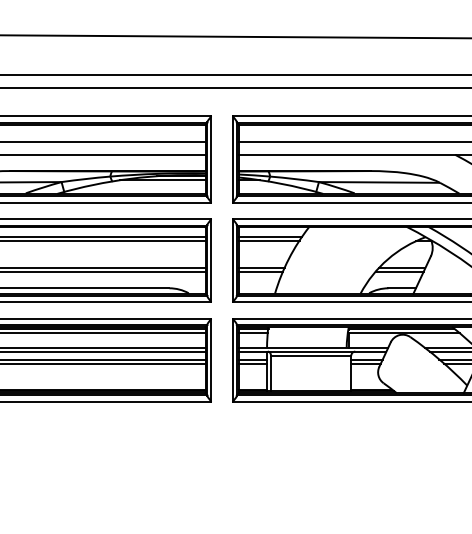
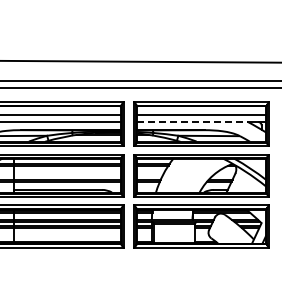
line: (348, 155) -> (193, 122), solid -> dashed

